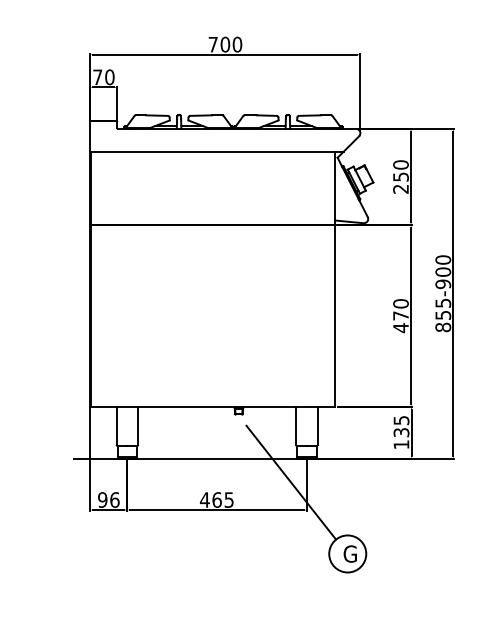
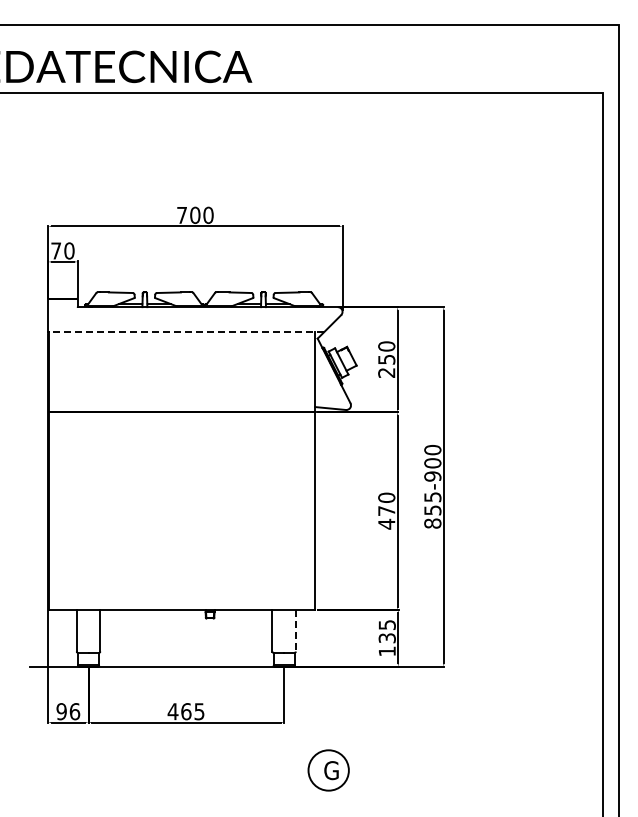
line: (217, 152) -> (186, 332), solid -> dashed
line: (317, 425) -> (295, 630), solid -> dashed
line: (290, 482) -> (266, 692), removed

